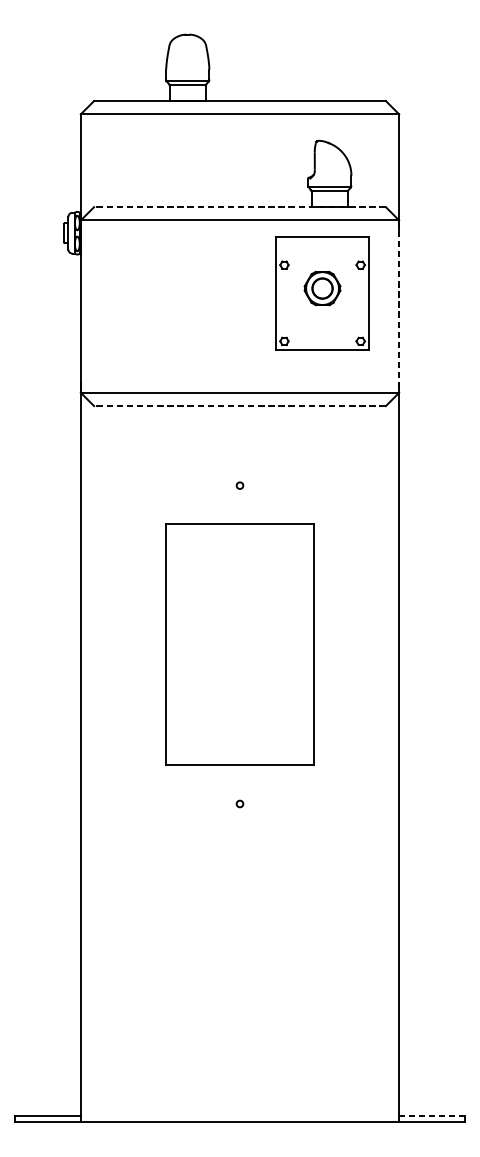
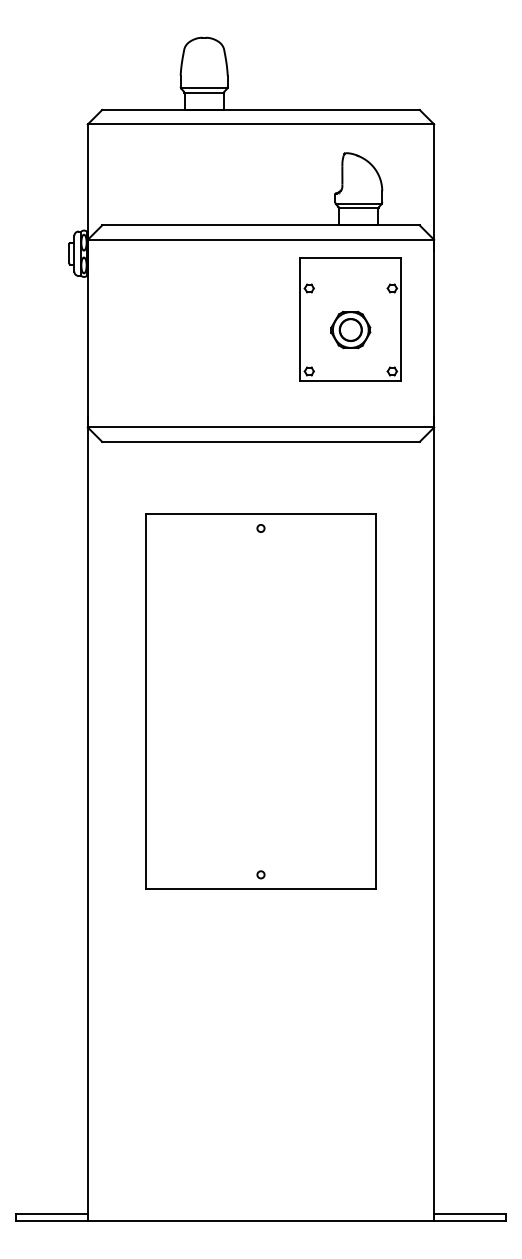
line: (240, 207) -> (261, 225), dashed -> solid
part: (322, 288) -> (350, 329), moved
line: (399, 306) -> (434, 333), dashed -> solid
line: (240, 405) -> (261, 441), dashed -> solid
part: (239, 644) -> (260, 701), size x1.43
line: (431, 1115) -> (469, 1213), dashed -> solid

